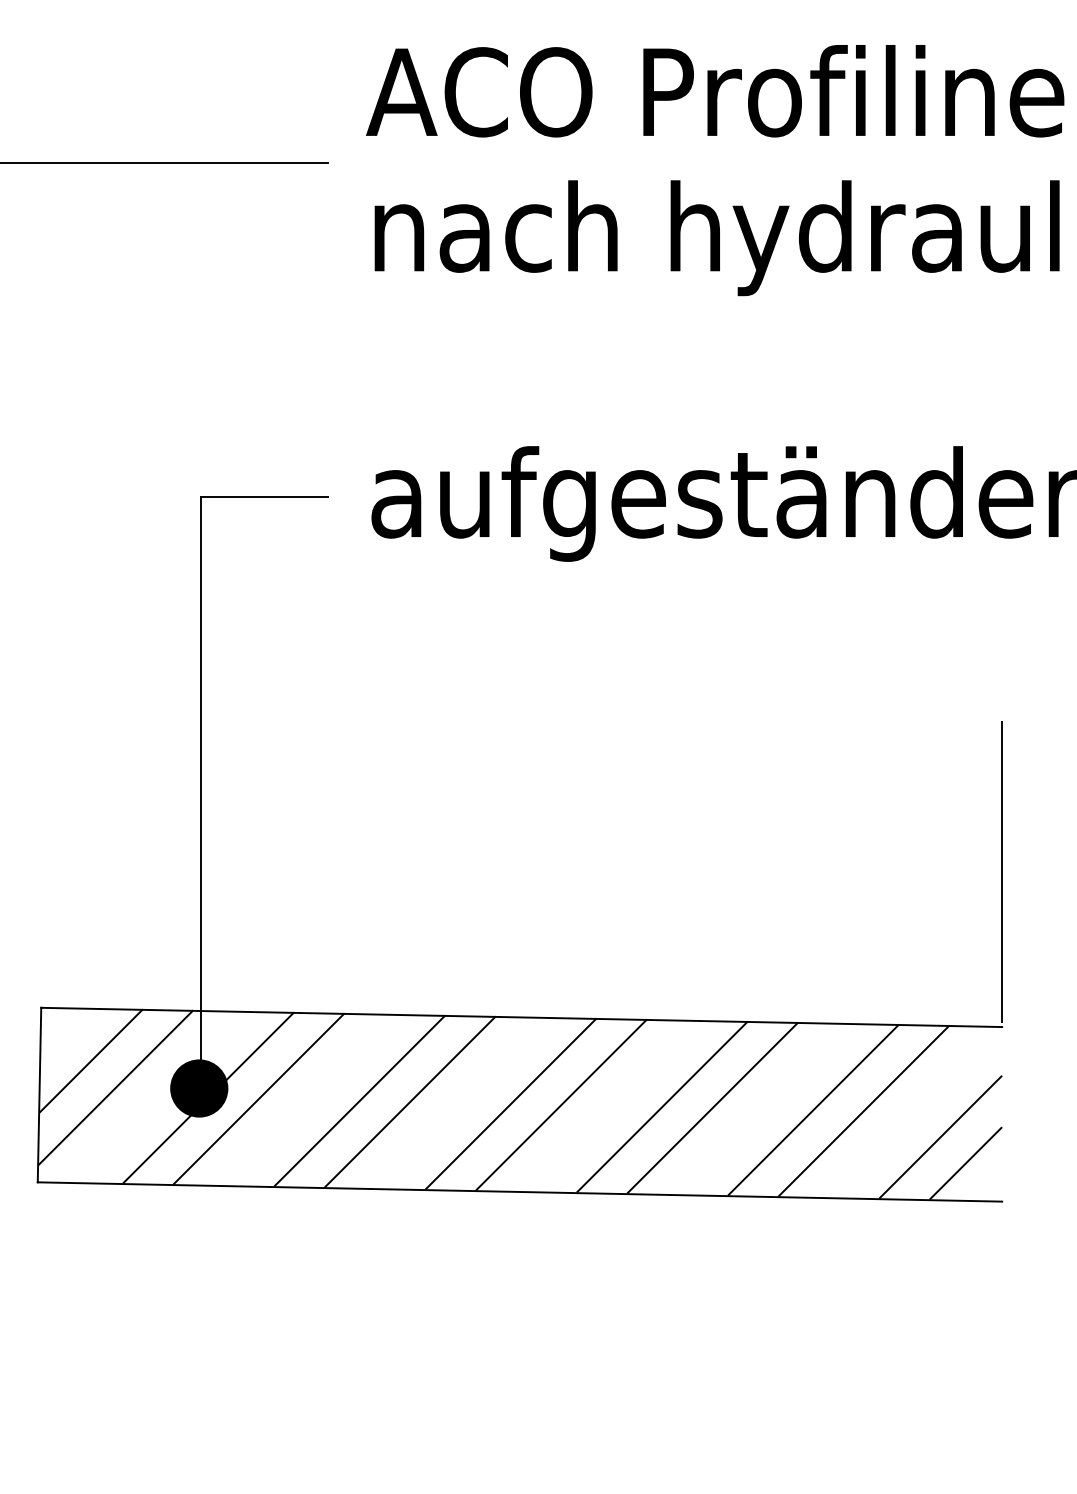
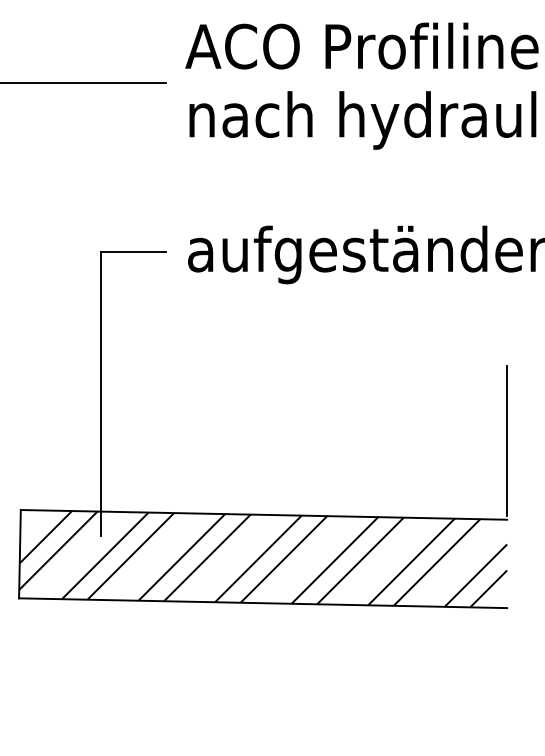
fill: (198, 1087) -> (100, 550), removed

